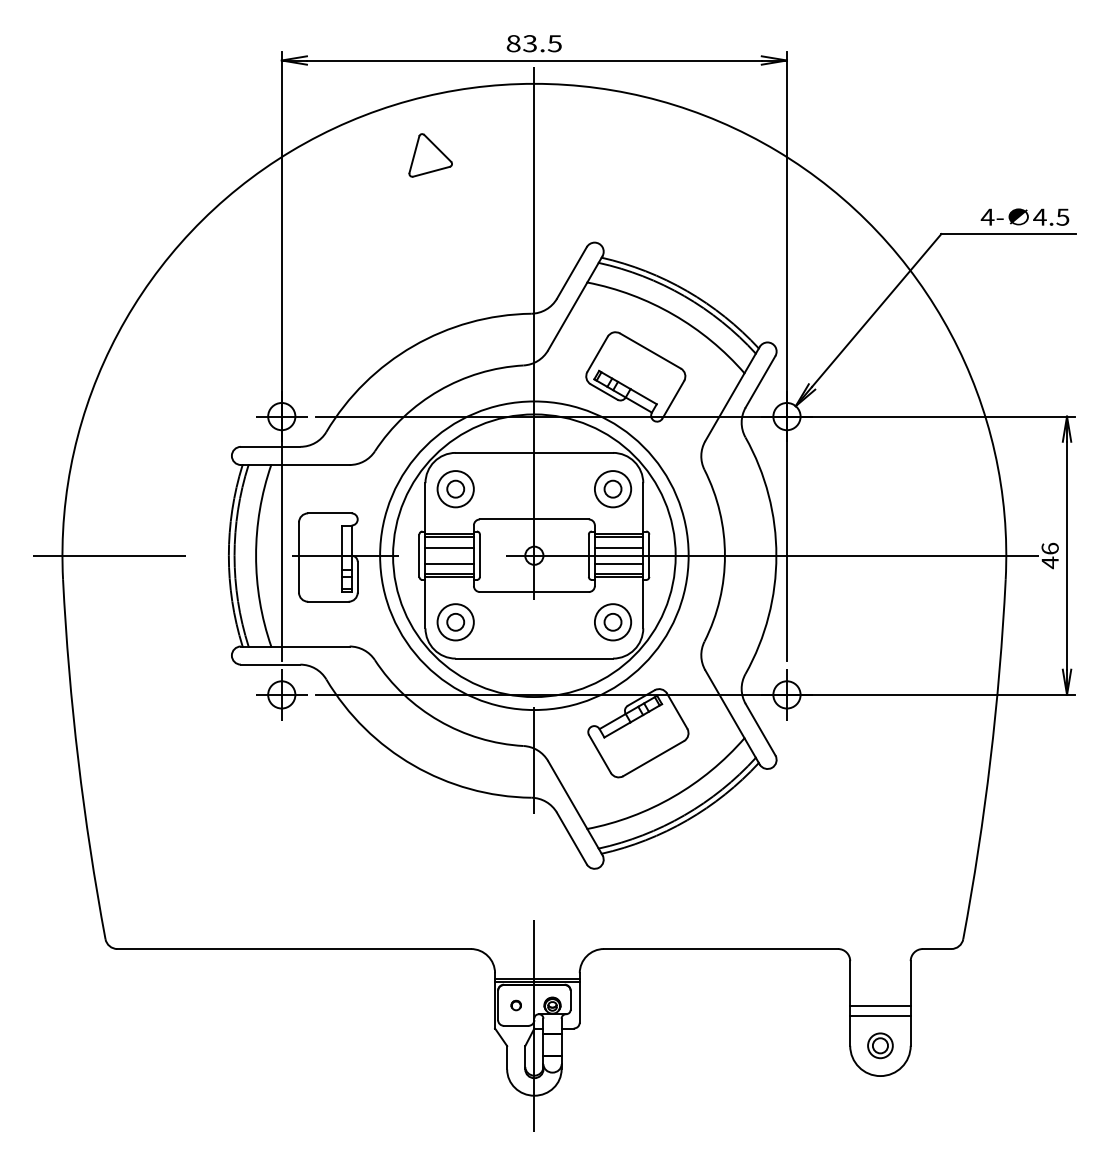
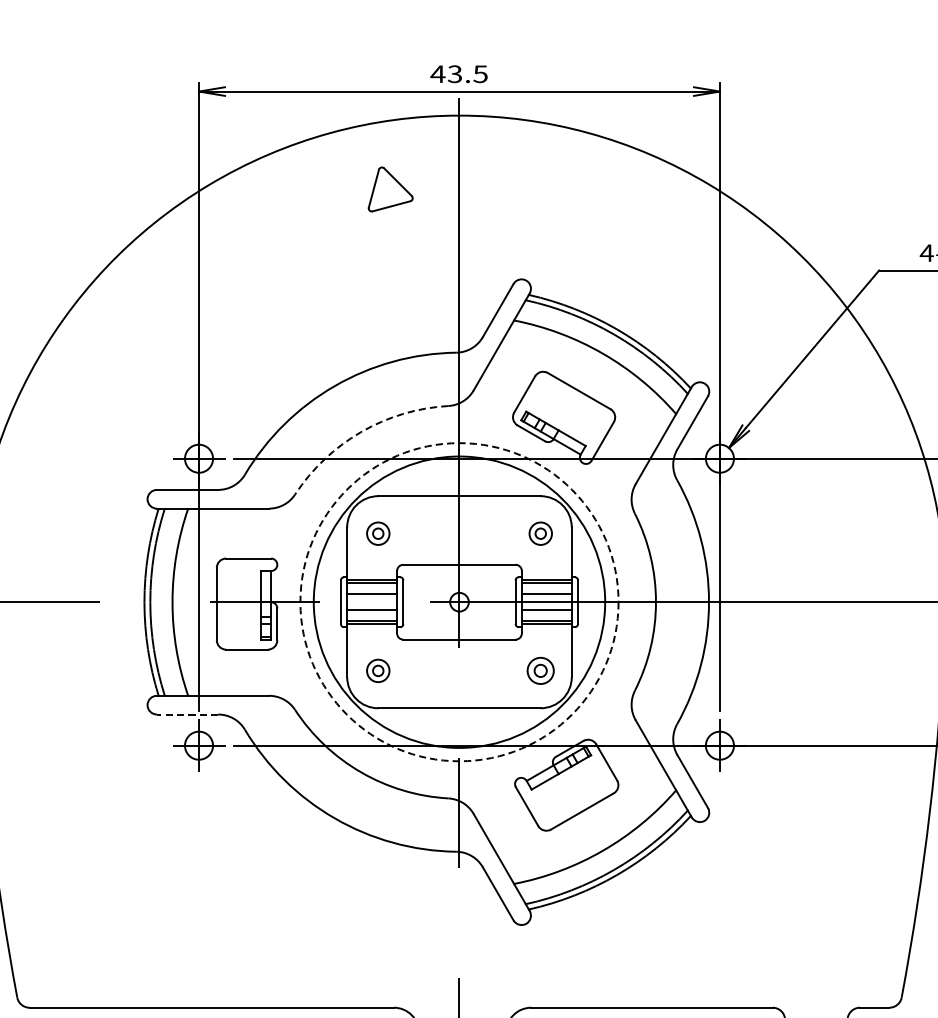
text: (513, 43) -> (437, 74), 83.5 -> 43.5
part: (430, 155) -> (390, 189), moved
arc: (439, 390) -> (361, 431), solid -> dashed
part: (455, 489) -> (378, 533), size x0.6
part: (613, 489) -> (541, 533), size x0.6
circle: (534, 555) -> (459, 601), solid -> dashed
part: (455, 622) -> (378, 671), size x0.6
part: (613, 622) -> (541, 671), size x0.7
line: (270, 664) -> (187, 714), solid -> dashed

